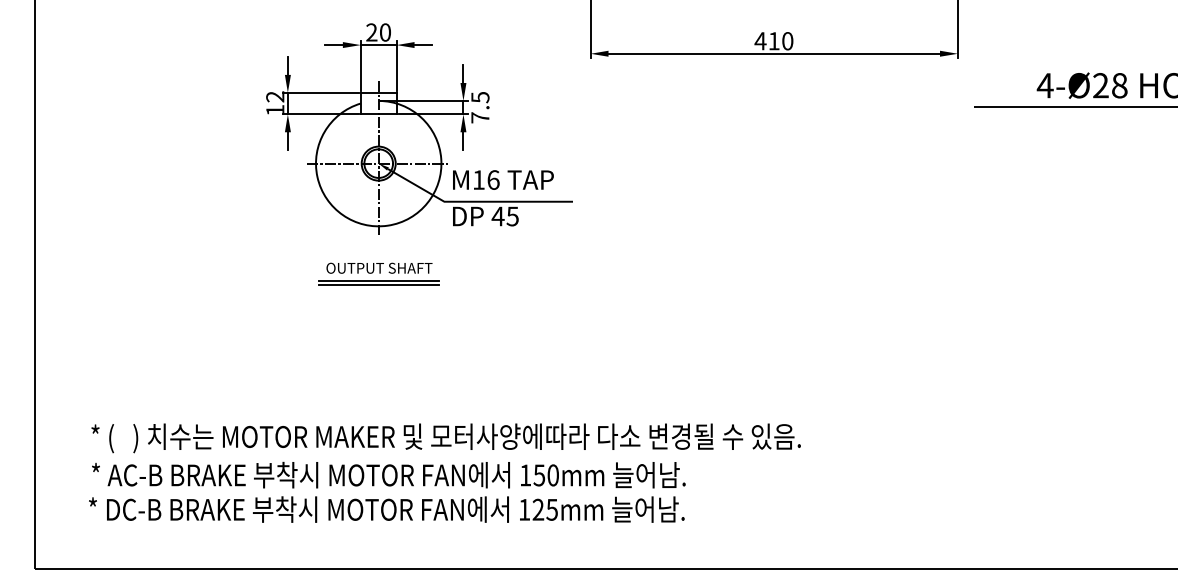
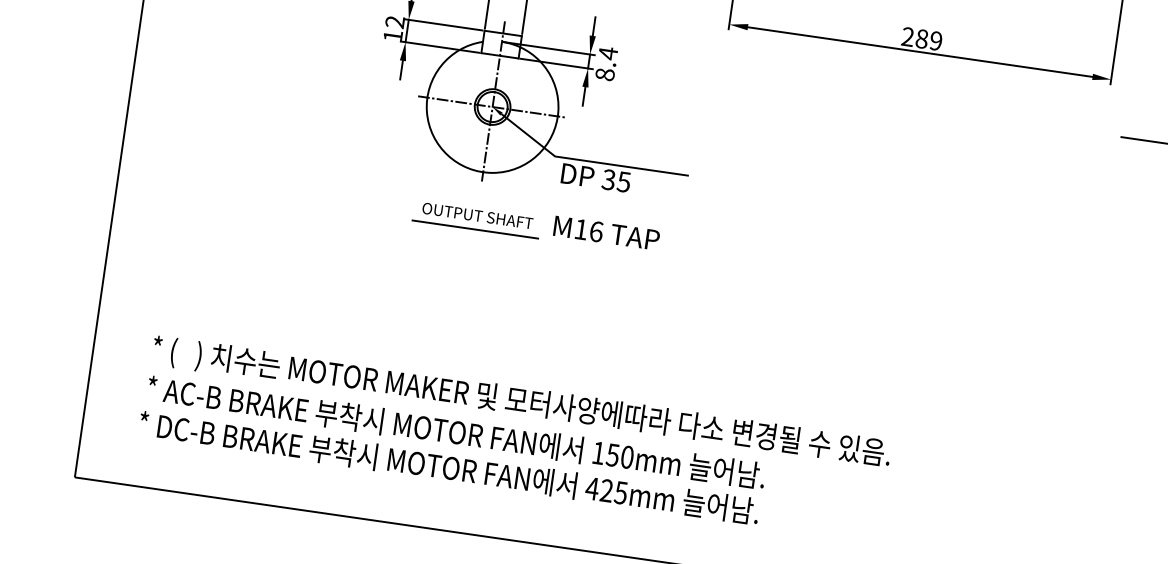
text: (773, 41) -> (921, 39), 410 -> 289
text: (480, 107) -> (606, 63), 7.5 -> 8.4
text: (503, 179) -> (606, 232), moved
text: (497, 216) -> (608, 179), 45 -> 35
line: (378, 285) -> (474, 233), removed
text: (524, 509) -> (592, 488), 125mm -> 425mm

